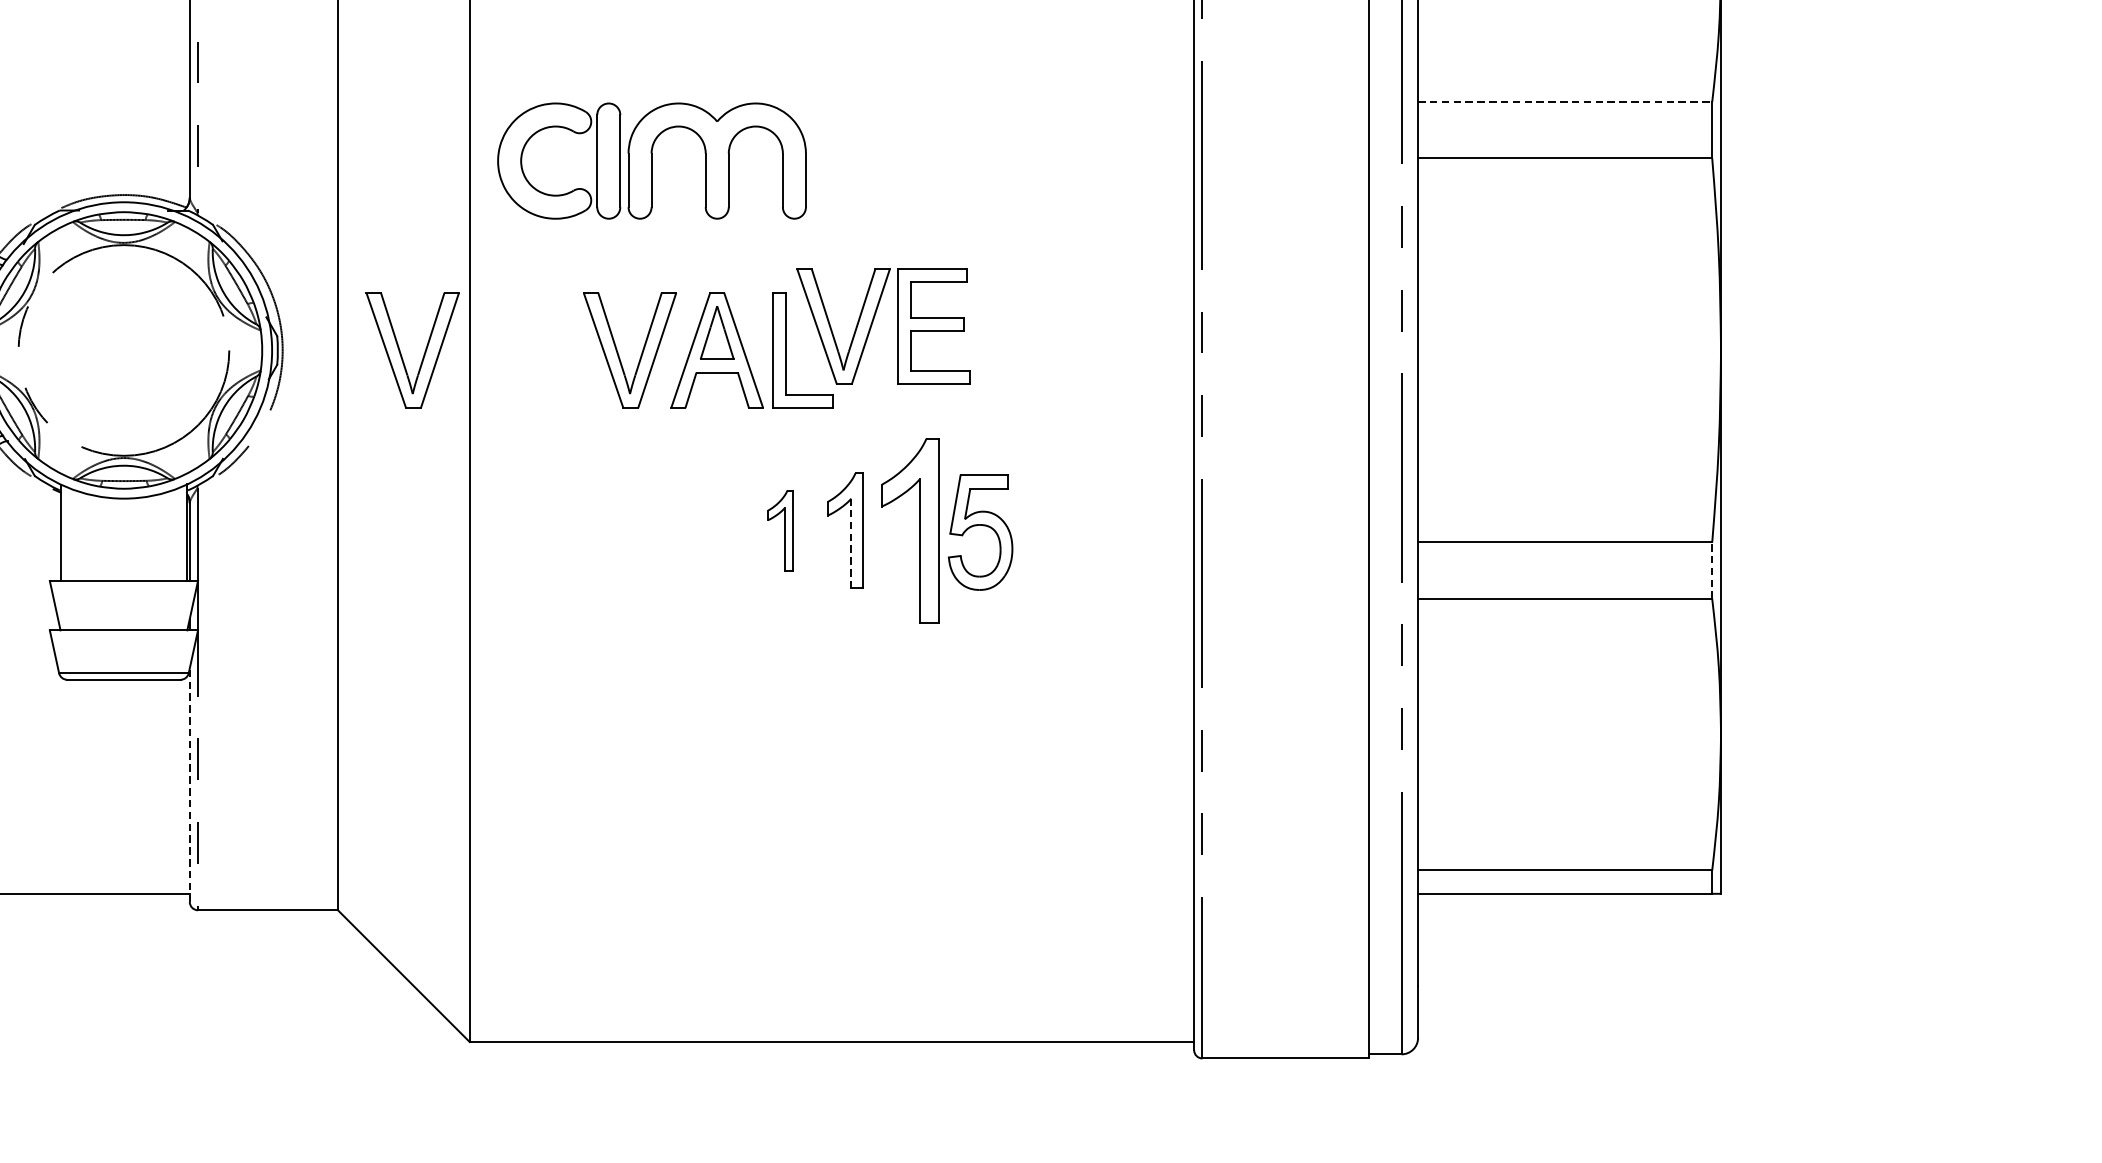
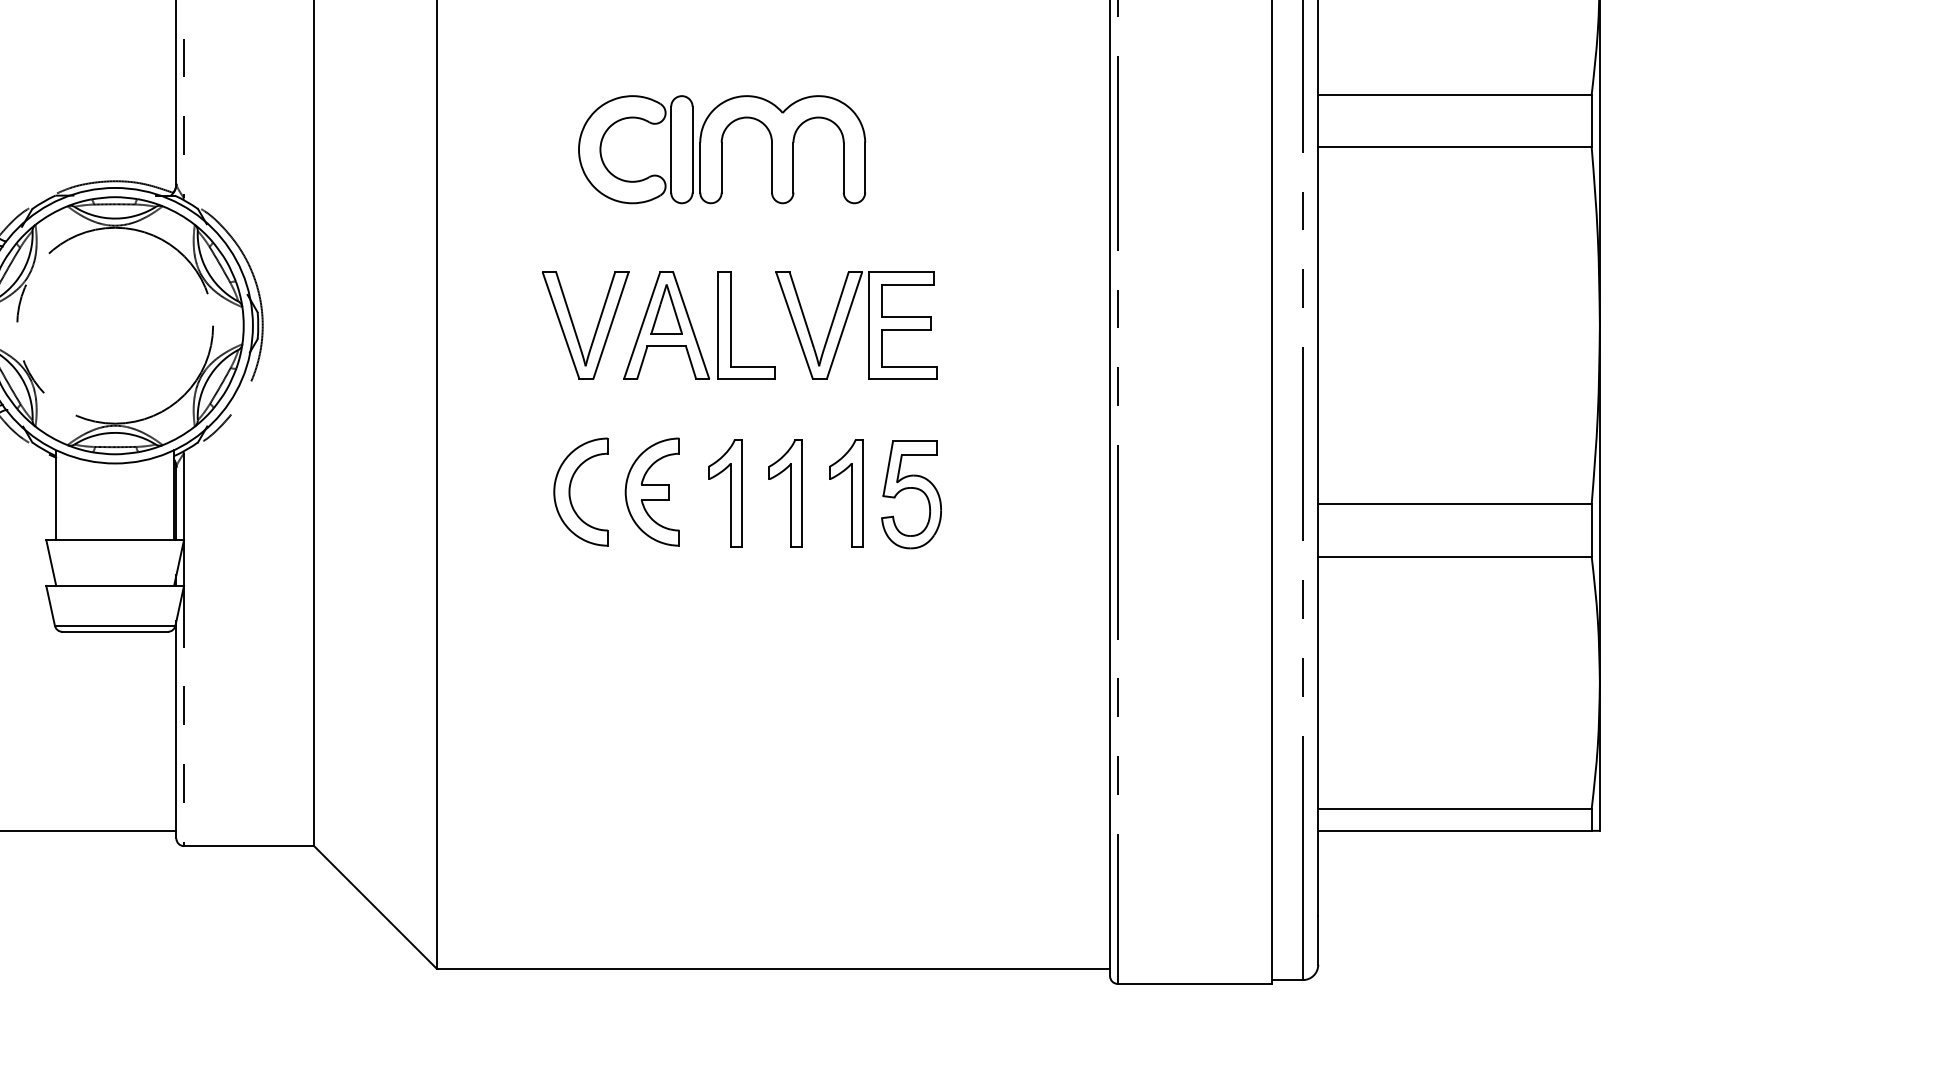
line: (1564, 101) -> (1454, 94), dashed -> solid
part: (652, 160) -> (722, 149), moved
part: (872, 324) -> (846, 323), moved
part: (401, 353) -> (373, 328), removed
part: (613, 528) -> (570, 491), added
part: (700, 528) -> (651, 491), added
part: (780, 530) -> (725, 493), size x1.43
part: (910, 530) -> (846, 493), size x0.62
line: (851, 543) -> (791, 505), dashed -> solid
line: (1712, 569) -> (1591, 529), dashed -> solid
line: (189, 784) -> (176, 729), dashed -> solid

